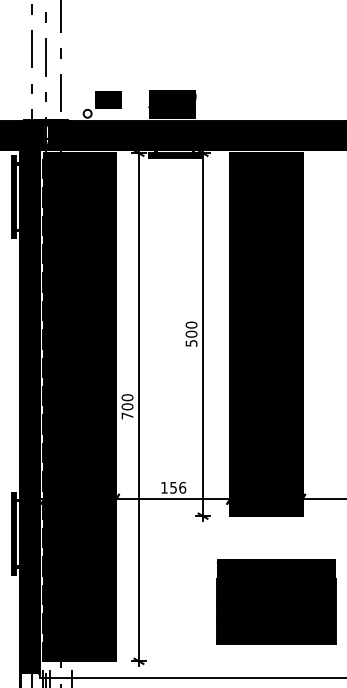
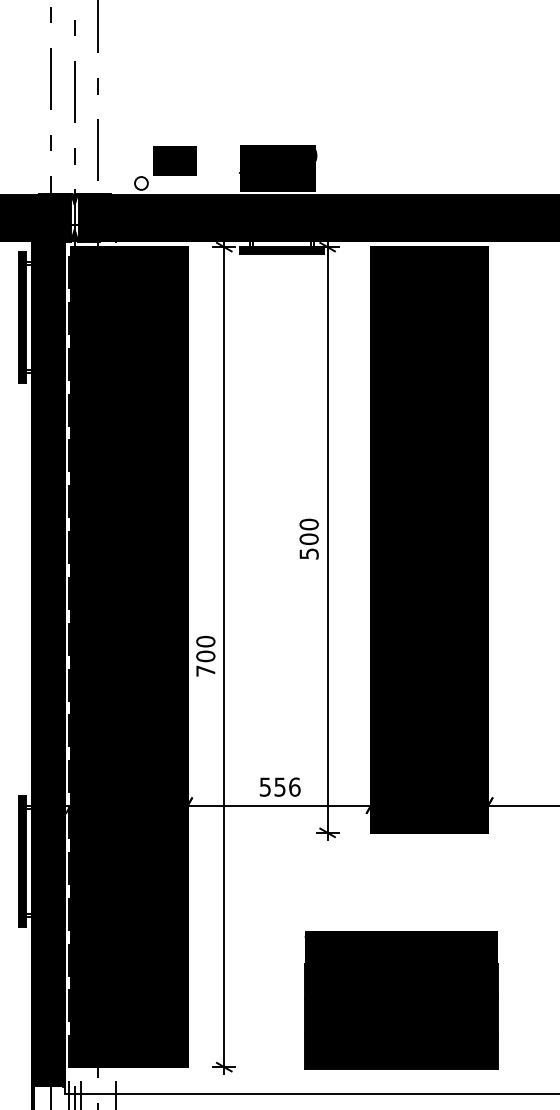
text: (164, 487) -> (265, 786), 156 -> 556
part: (276, 601) -> (401, 999), moved

